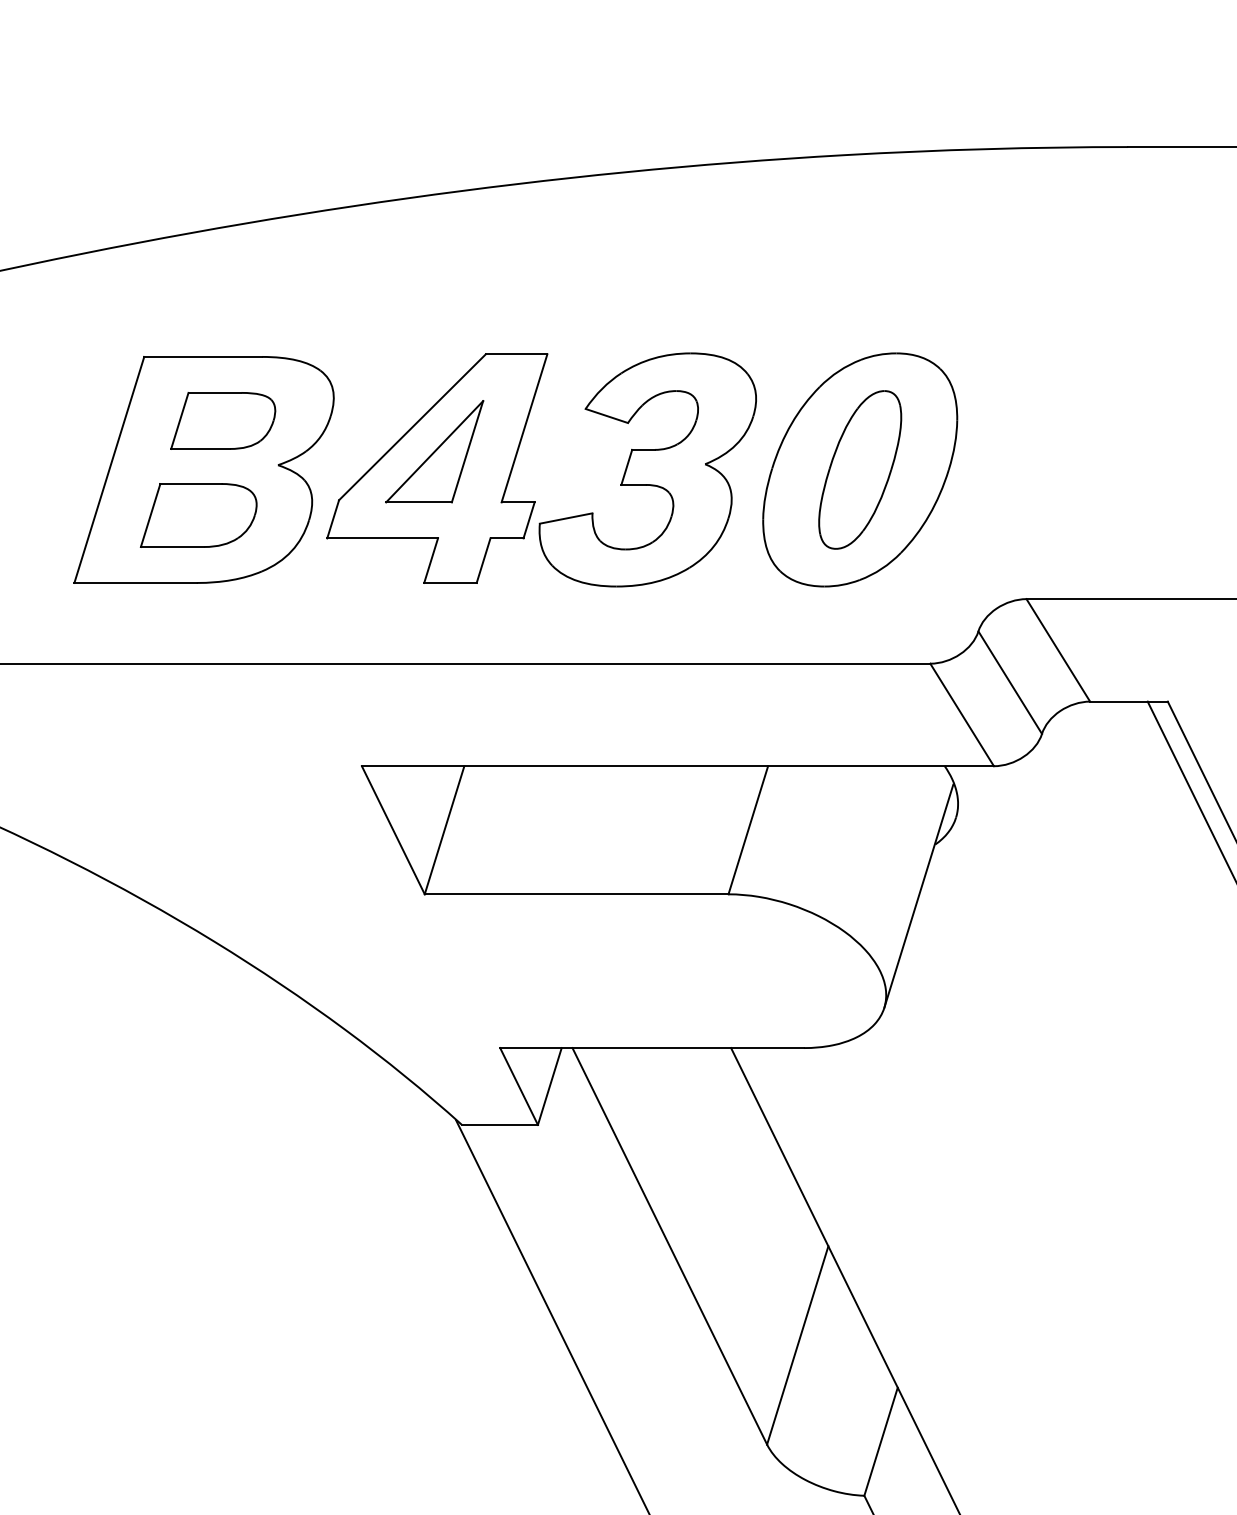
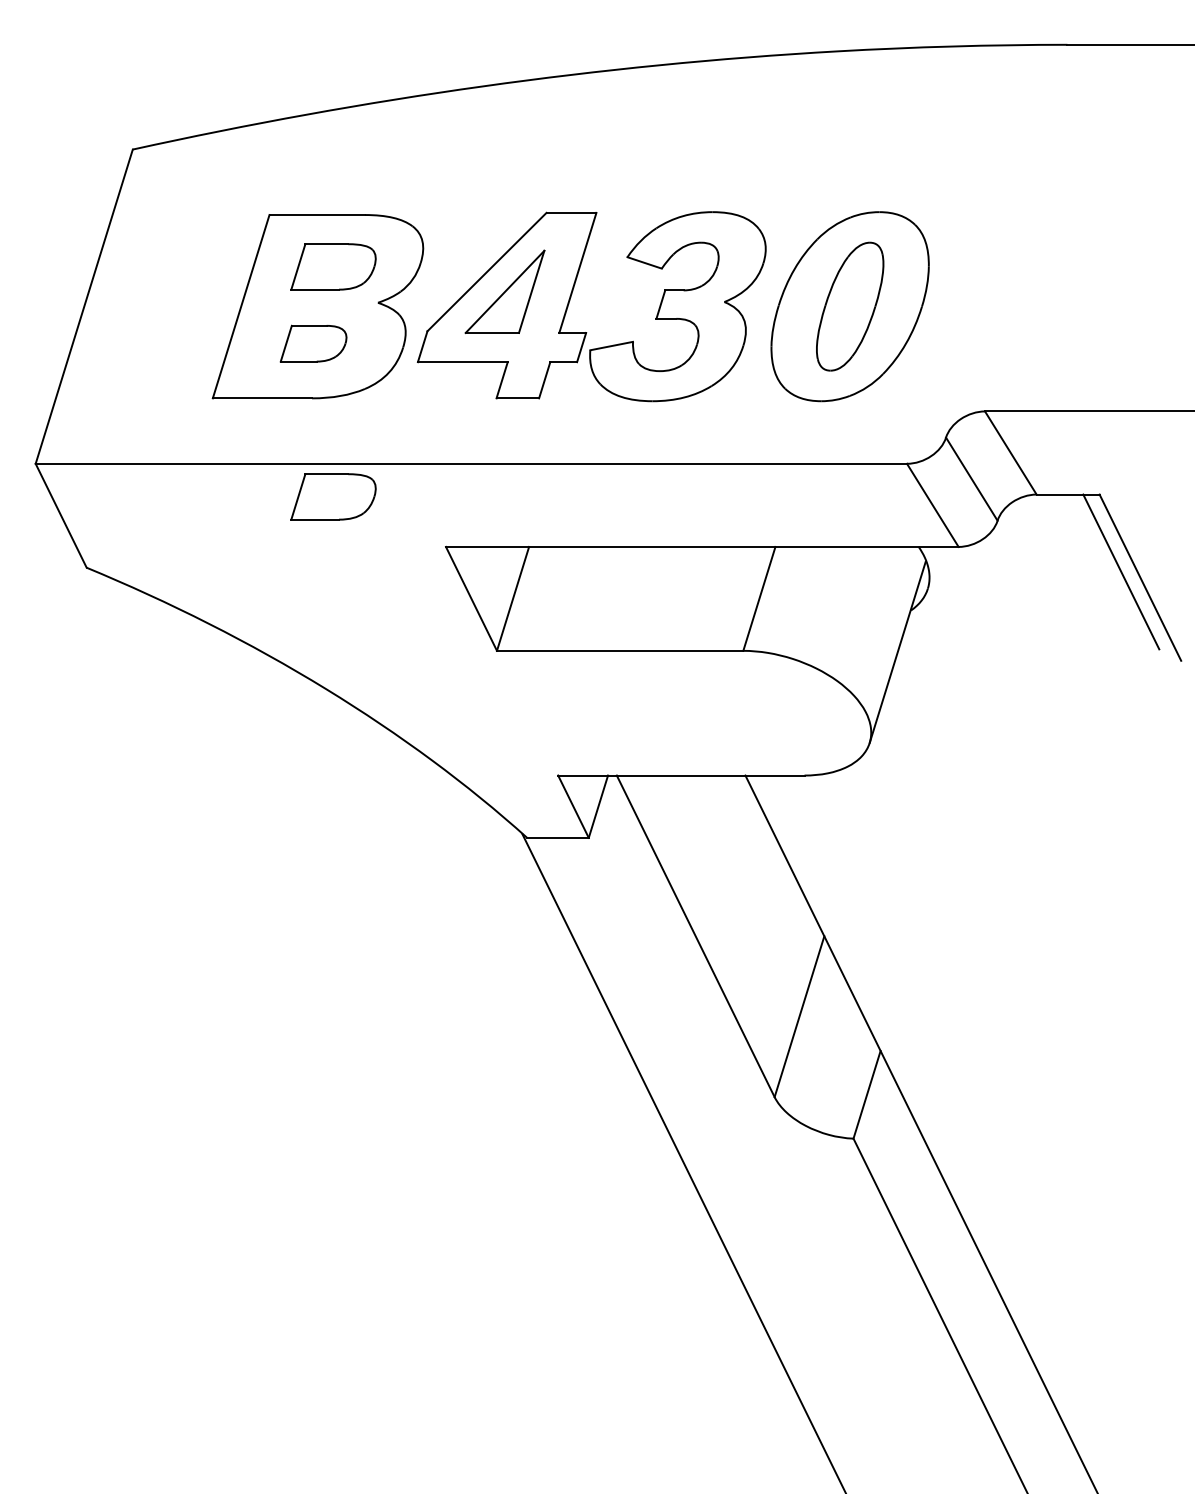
part: (198, 515) -> (313, 343), size x0.7
part: (223, 704) -> (333, 496), added

